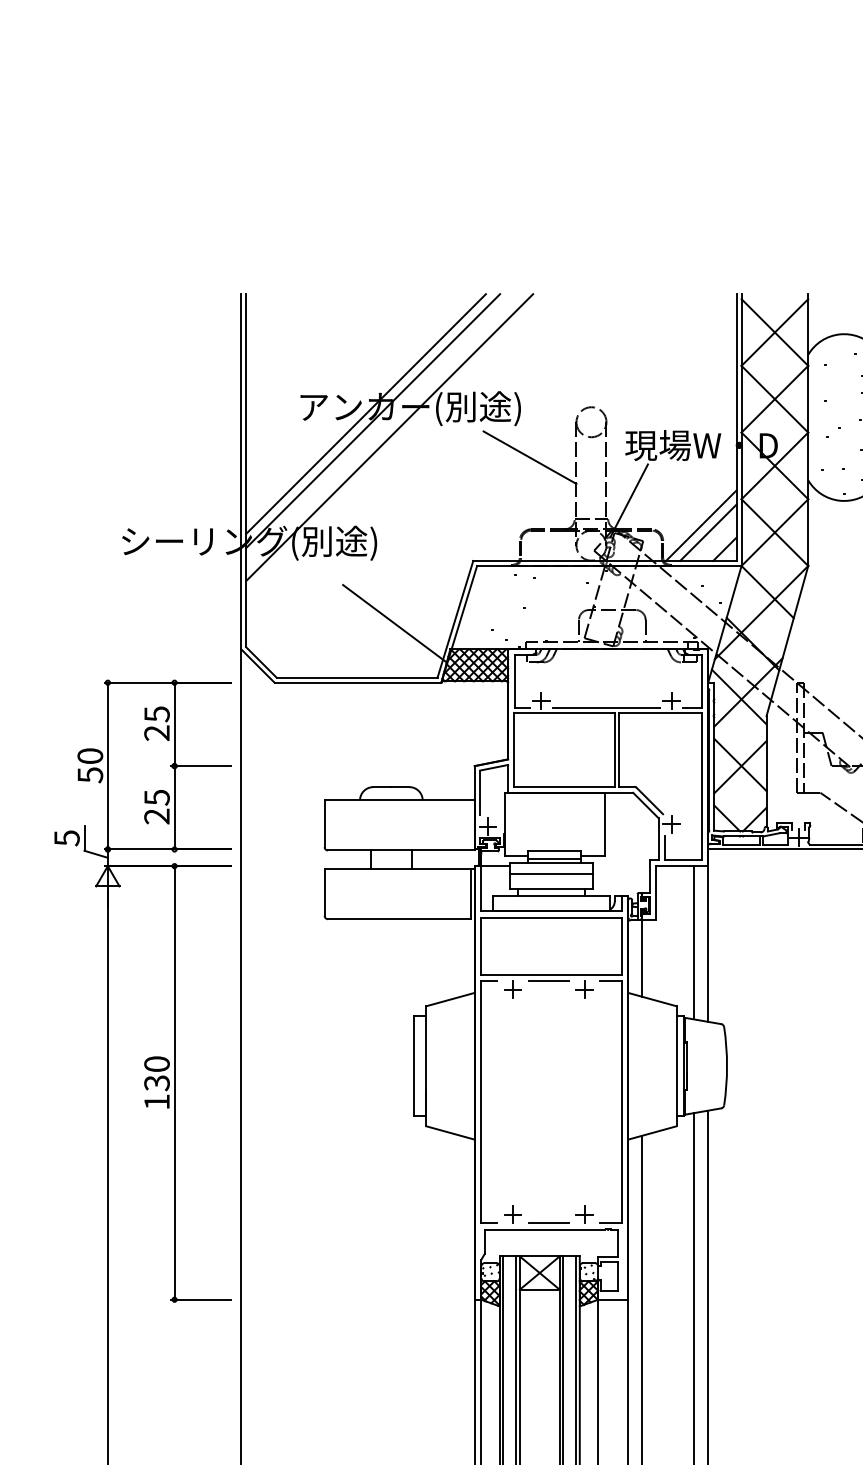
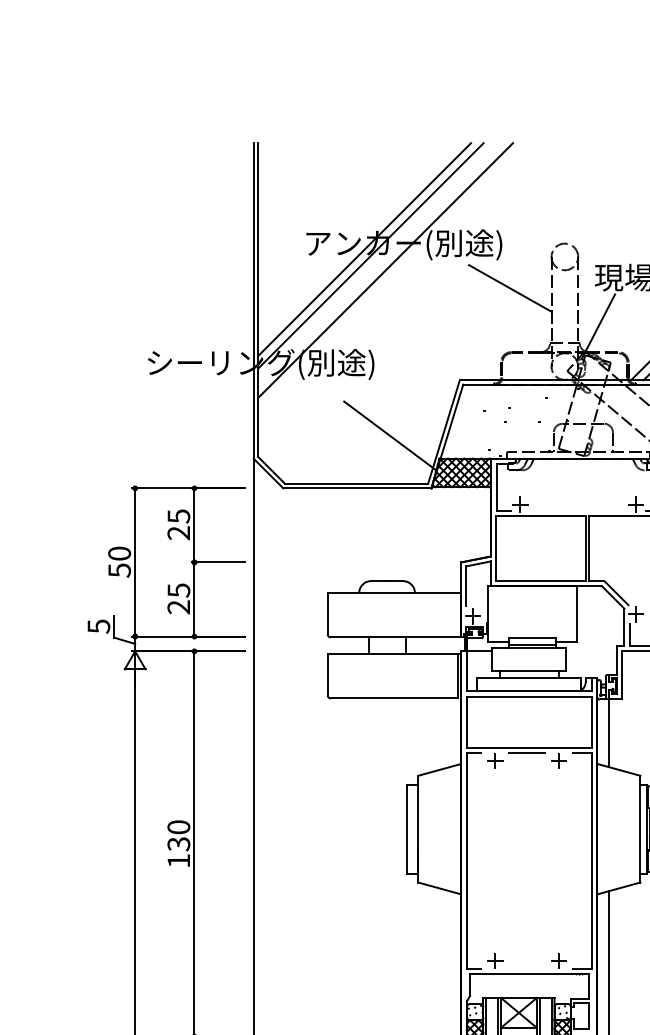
line: (606, 707) -> (578, 510), removed
line: (551, 873) -> (529, 657), removed
line: (548, 1223) -> (526, 968), removed

